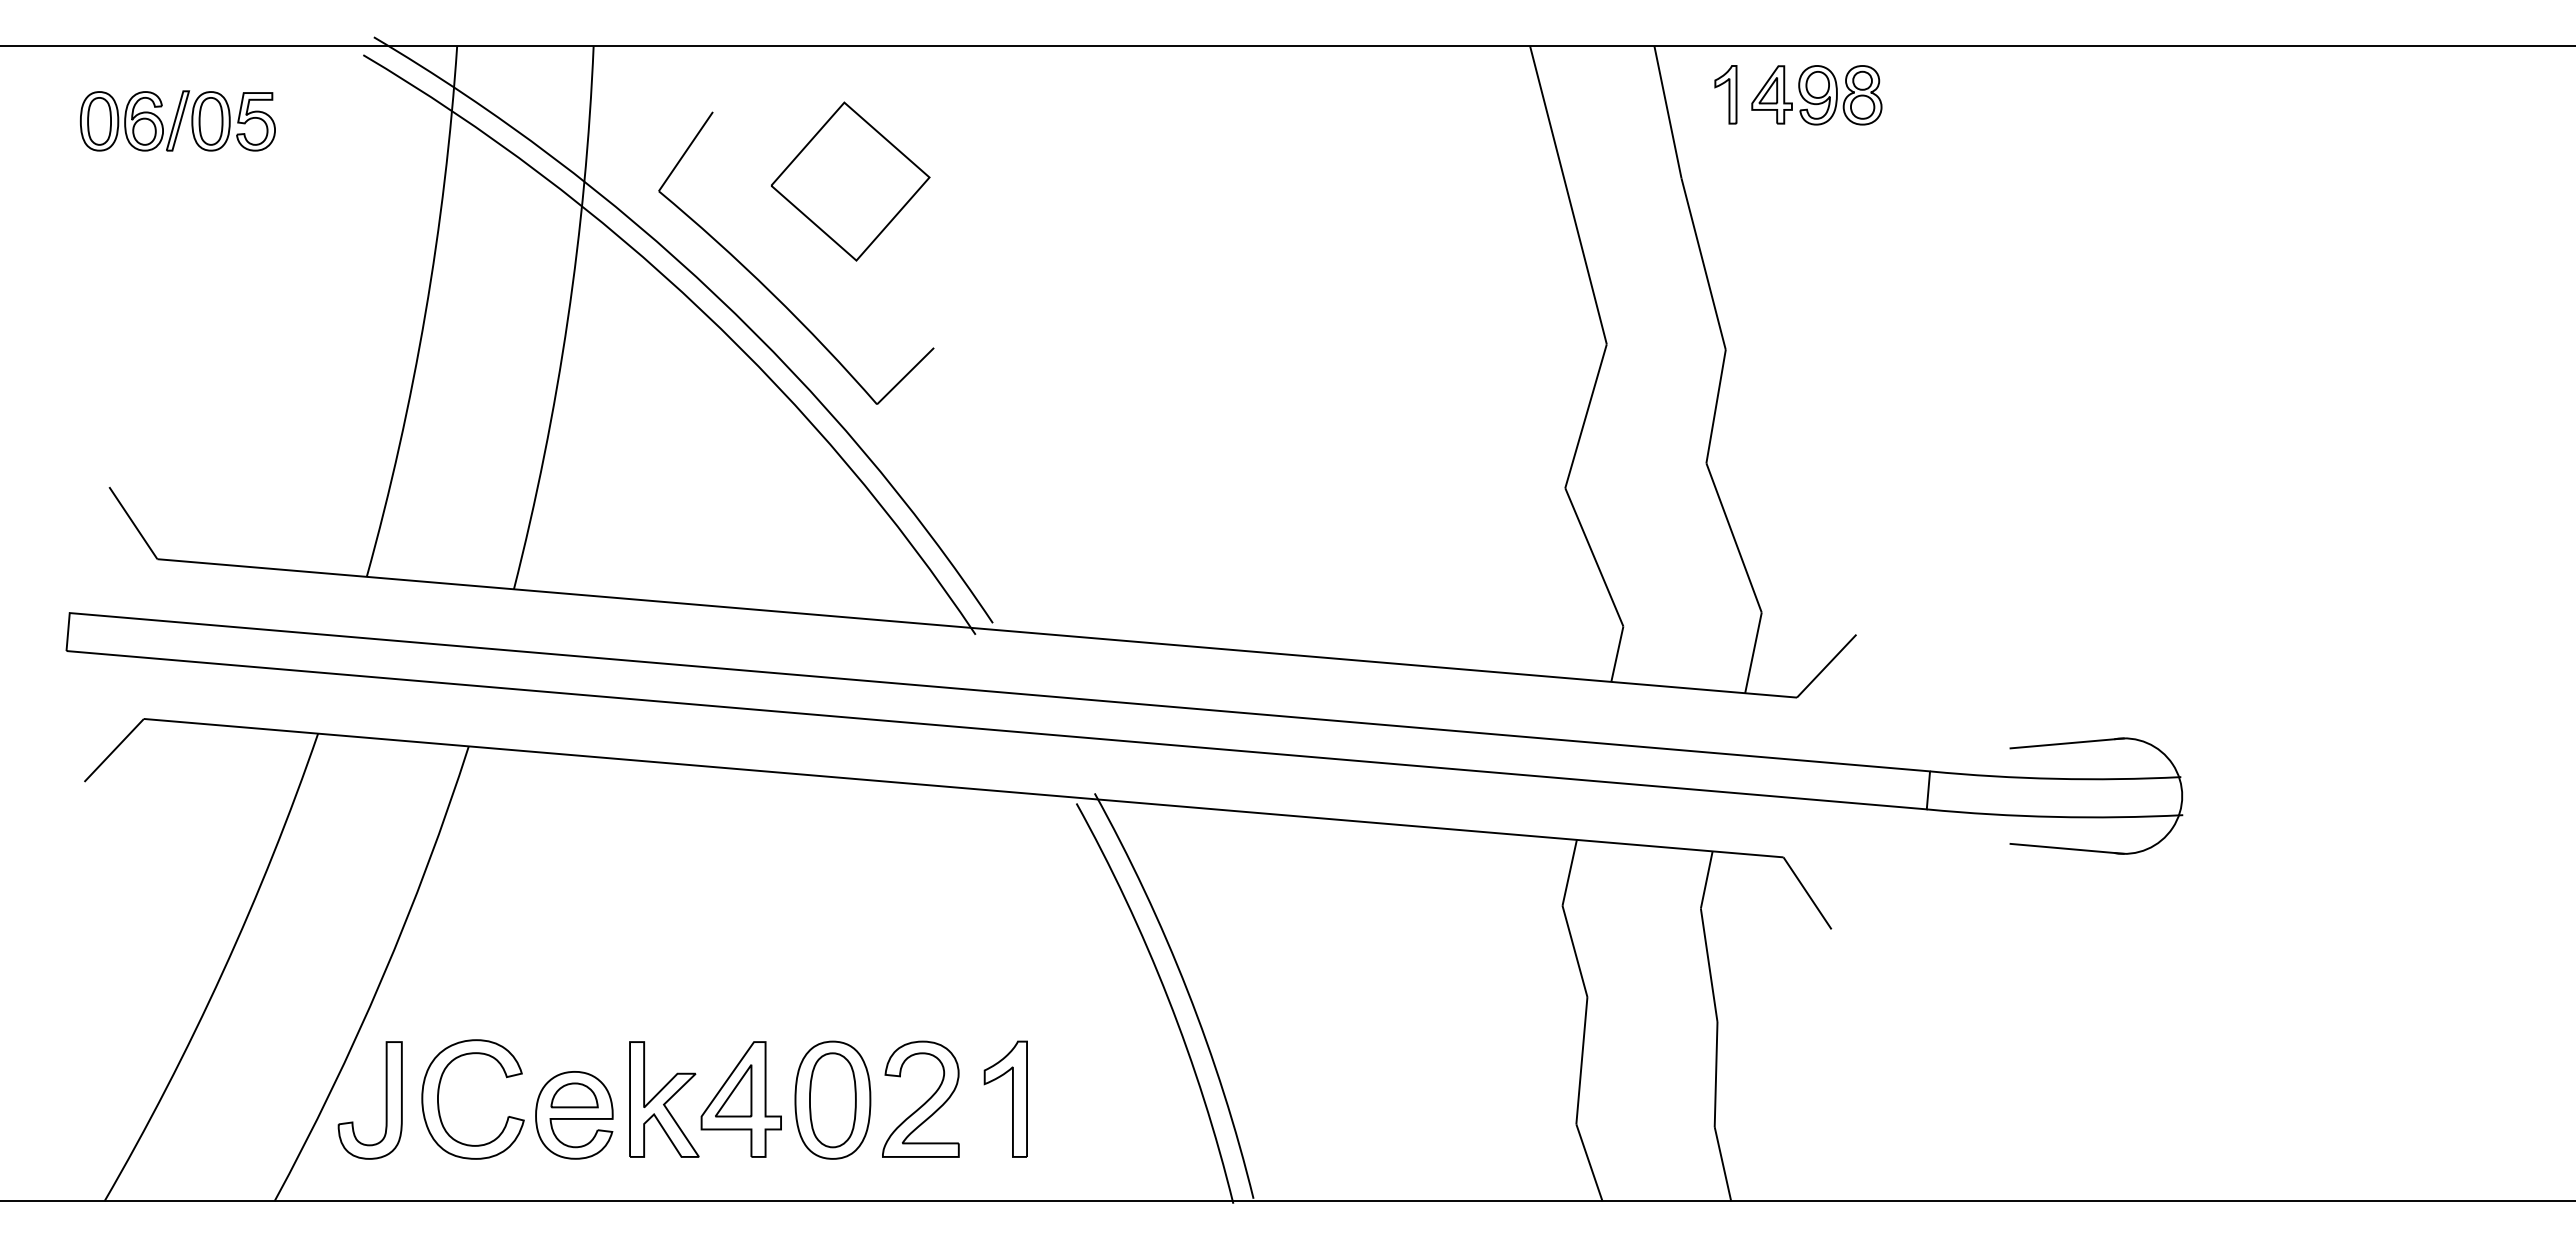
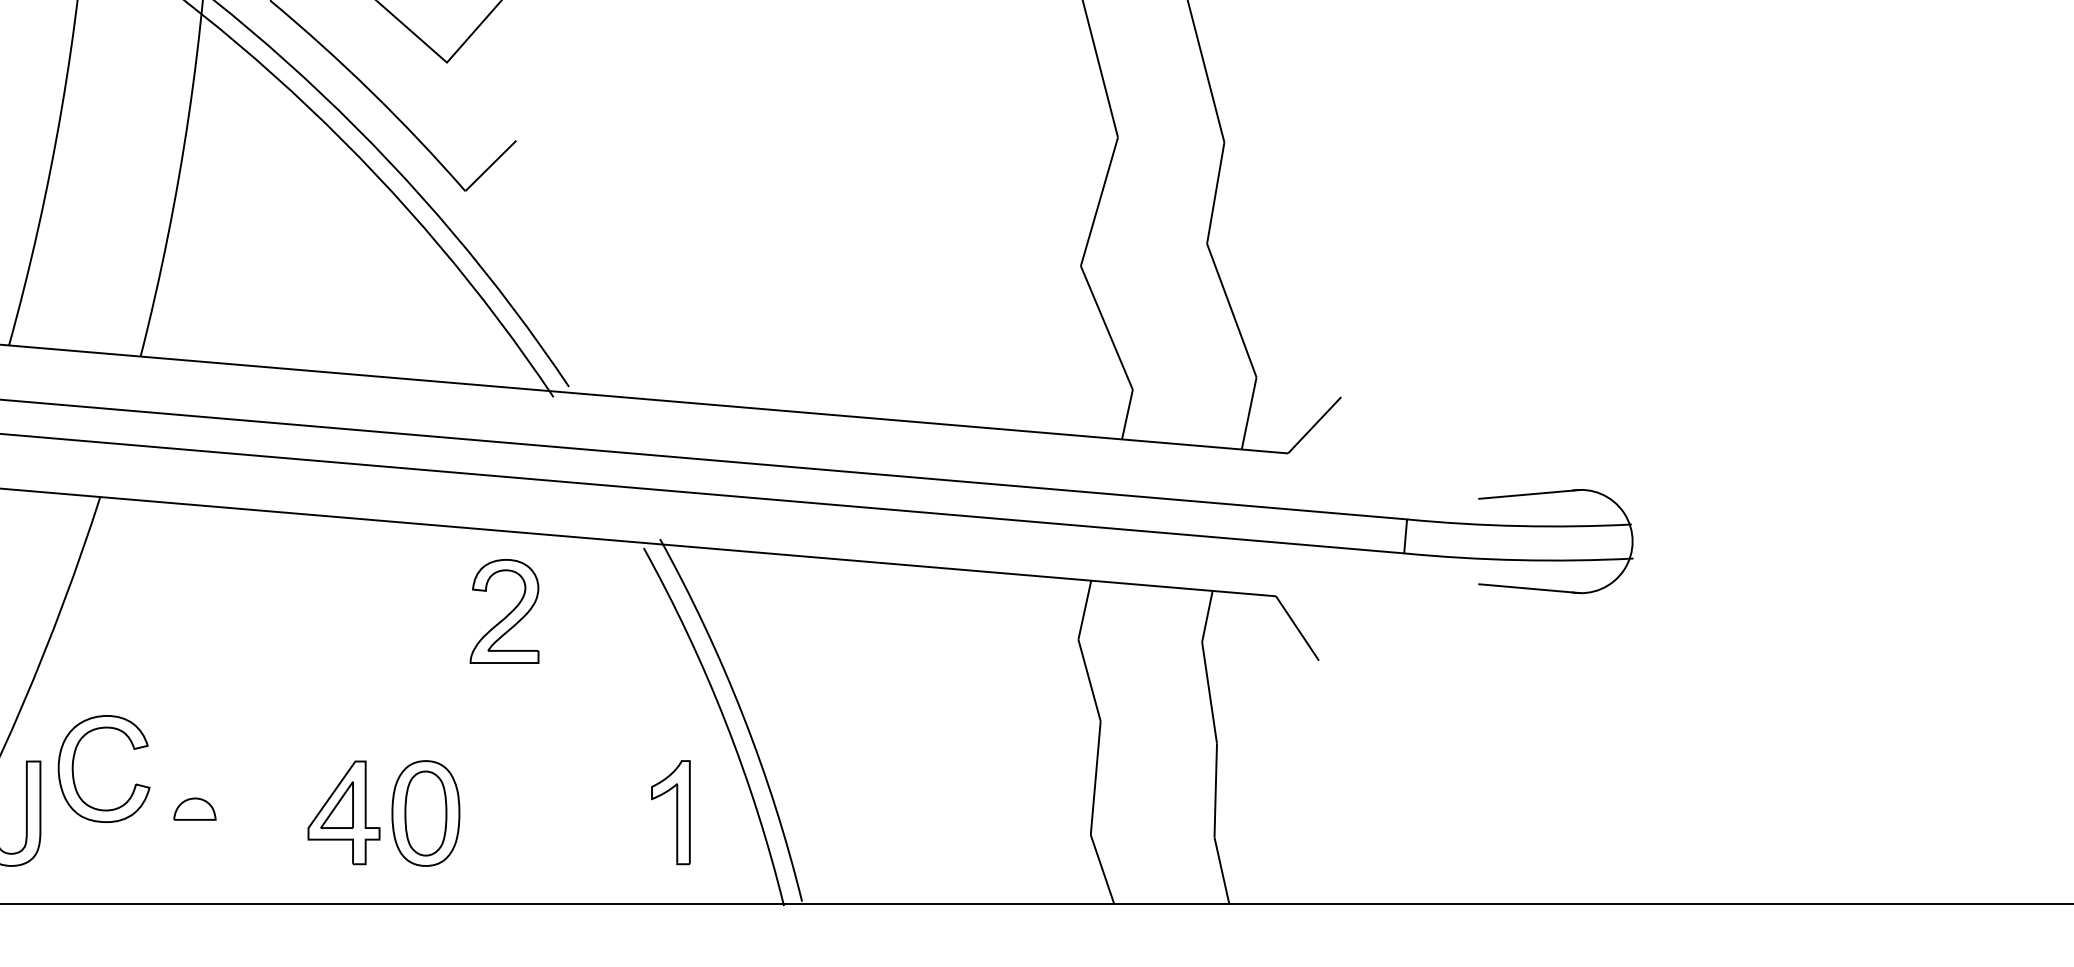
part: (920, 1098) -> (504, 610), moved
part: (1012, 1098) -> (676, 811), moved
part: (664, 1099) -> (275, 812), removed
part: (439, 1104) -> (74, 773), moved
part: (574, 1115) -> (194, 827), removed

